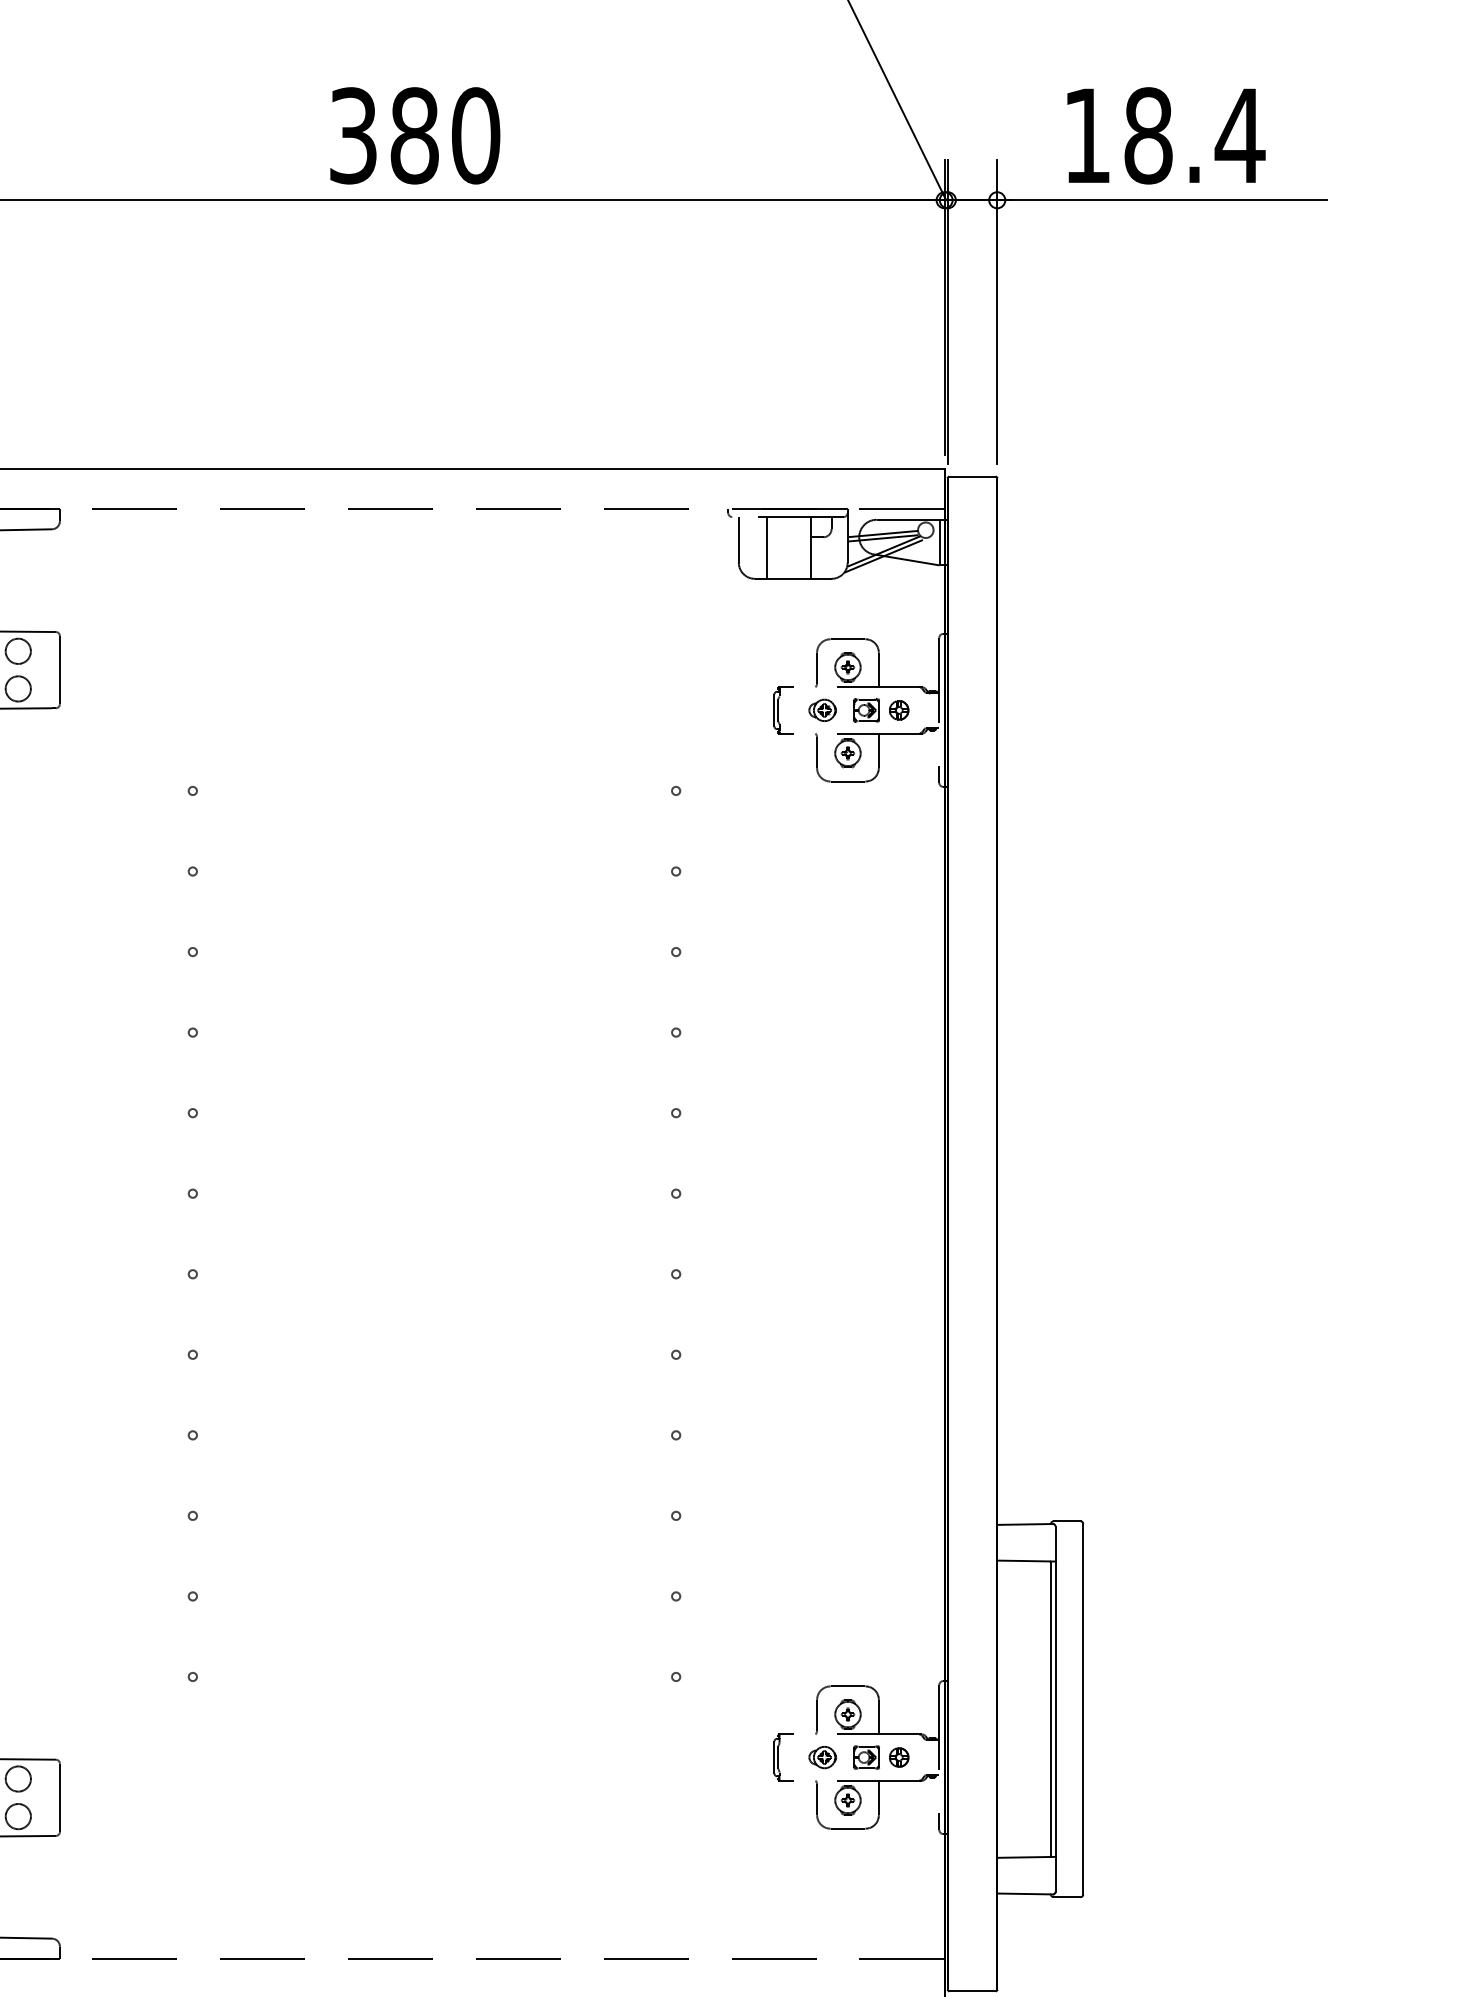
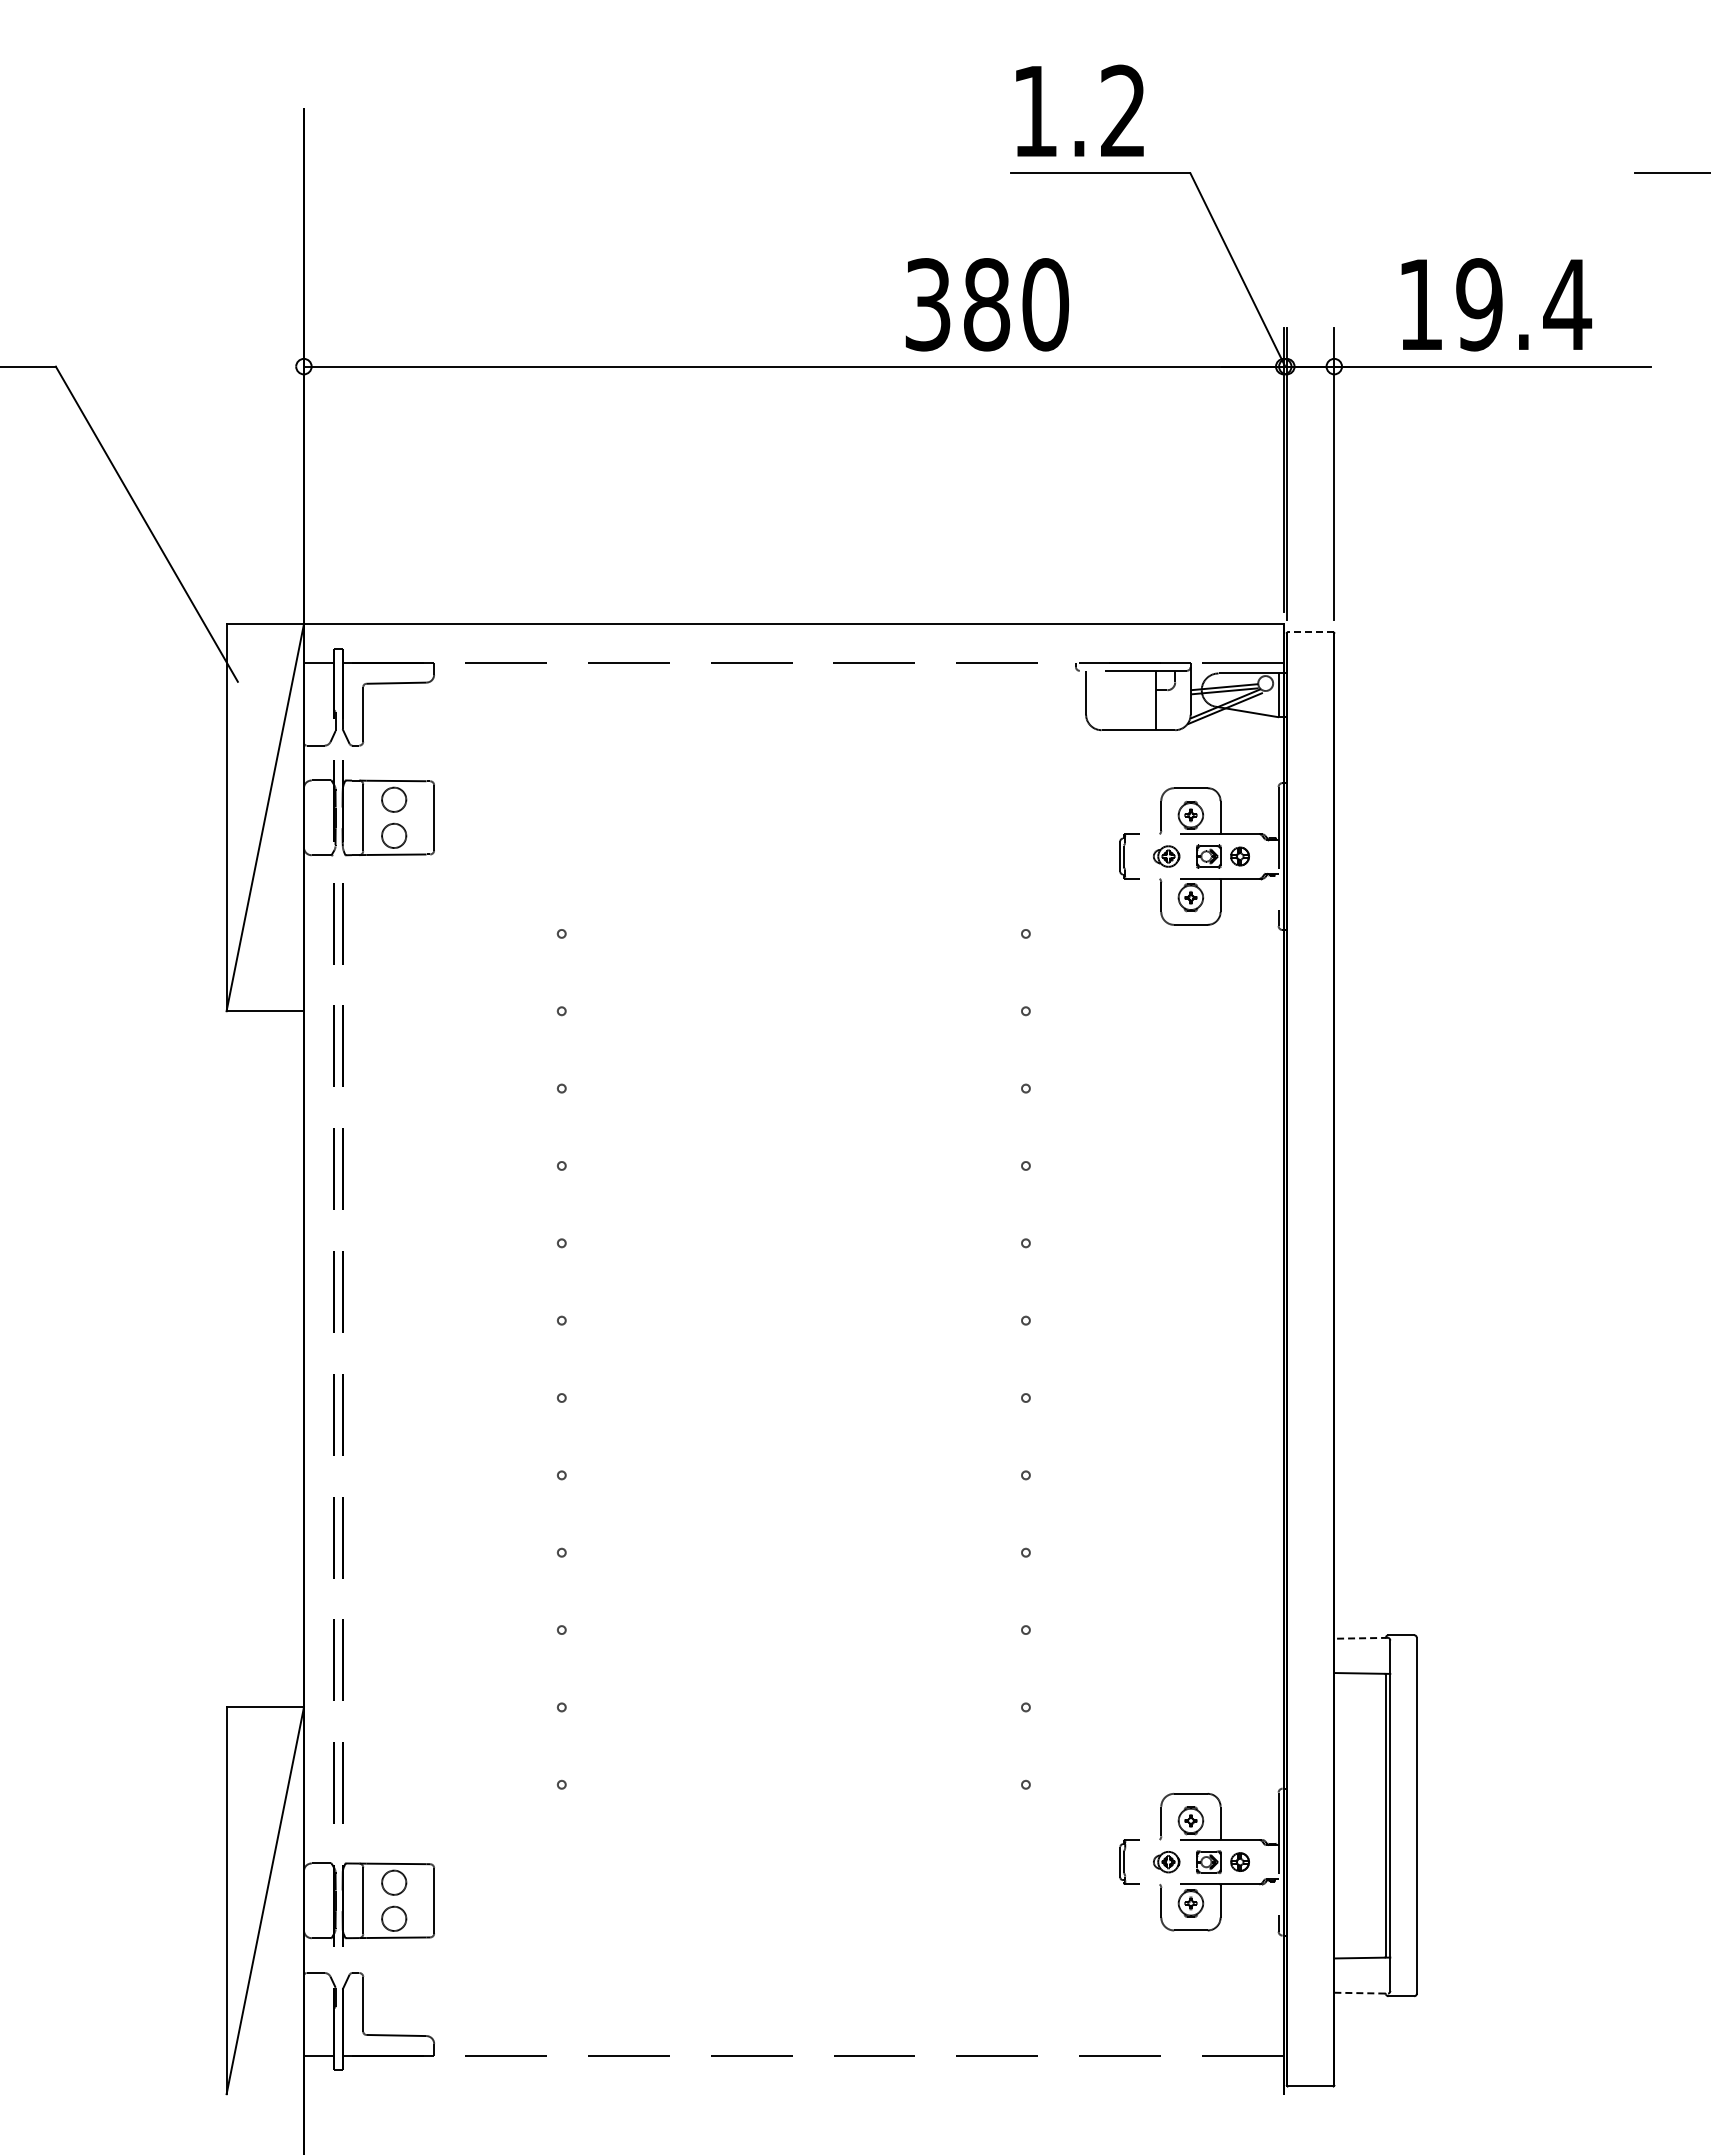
text: (414, 135) -> (986, 304), moved
text: (1148, 135) -> (1479, 304), 18.4 -> 19.4
line: (972, 477) -> (1310, 632), solid -> dashed
line: (767, 547) -> (1113, 700), removed
line: (1025, 1524) -> (1361, 1638), solid -> dashed
line: (1025, 1894) -> (1361, 1993), solid -> dashed

